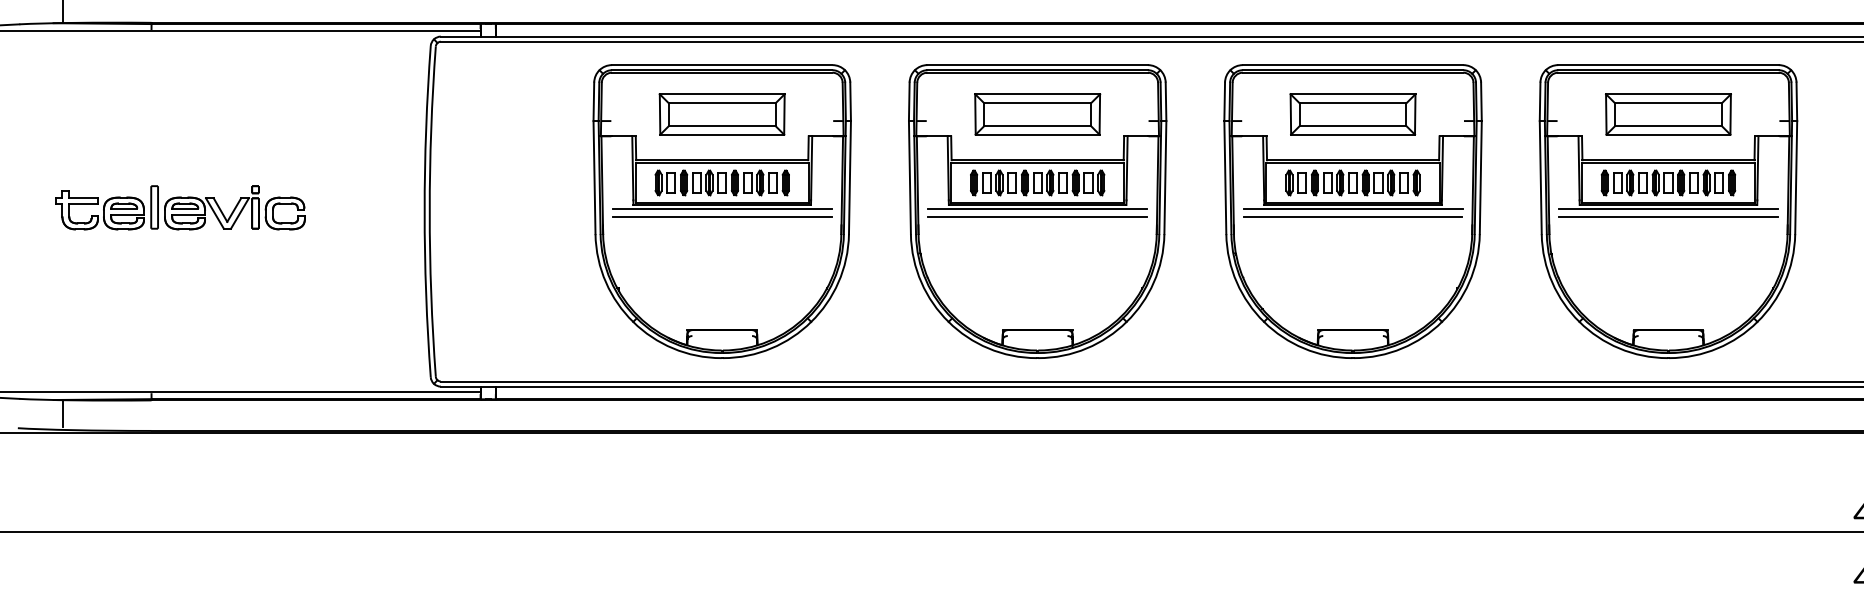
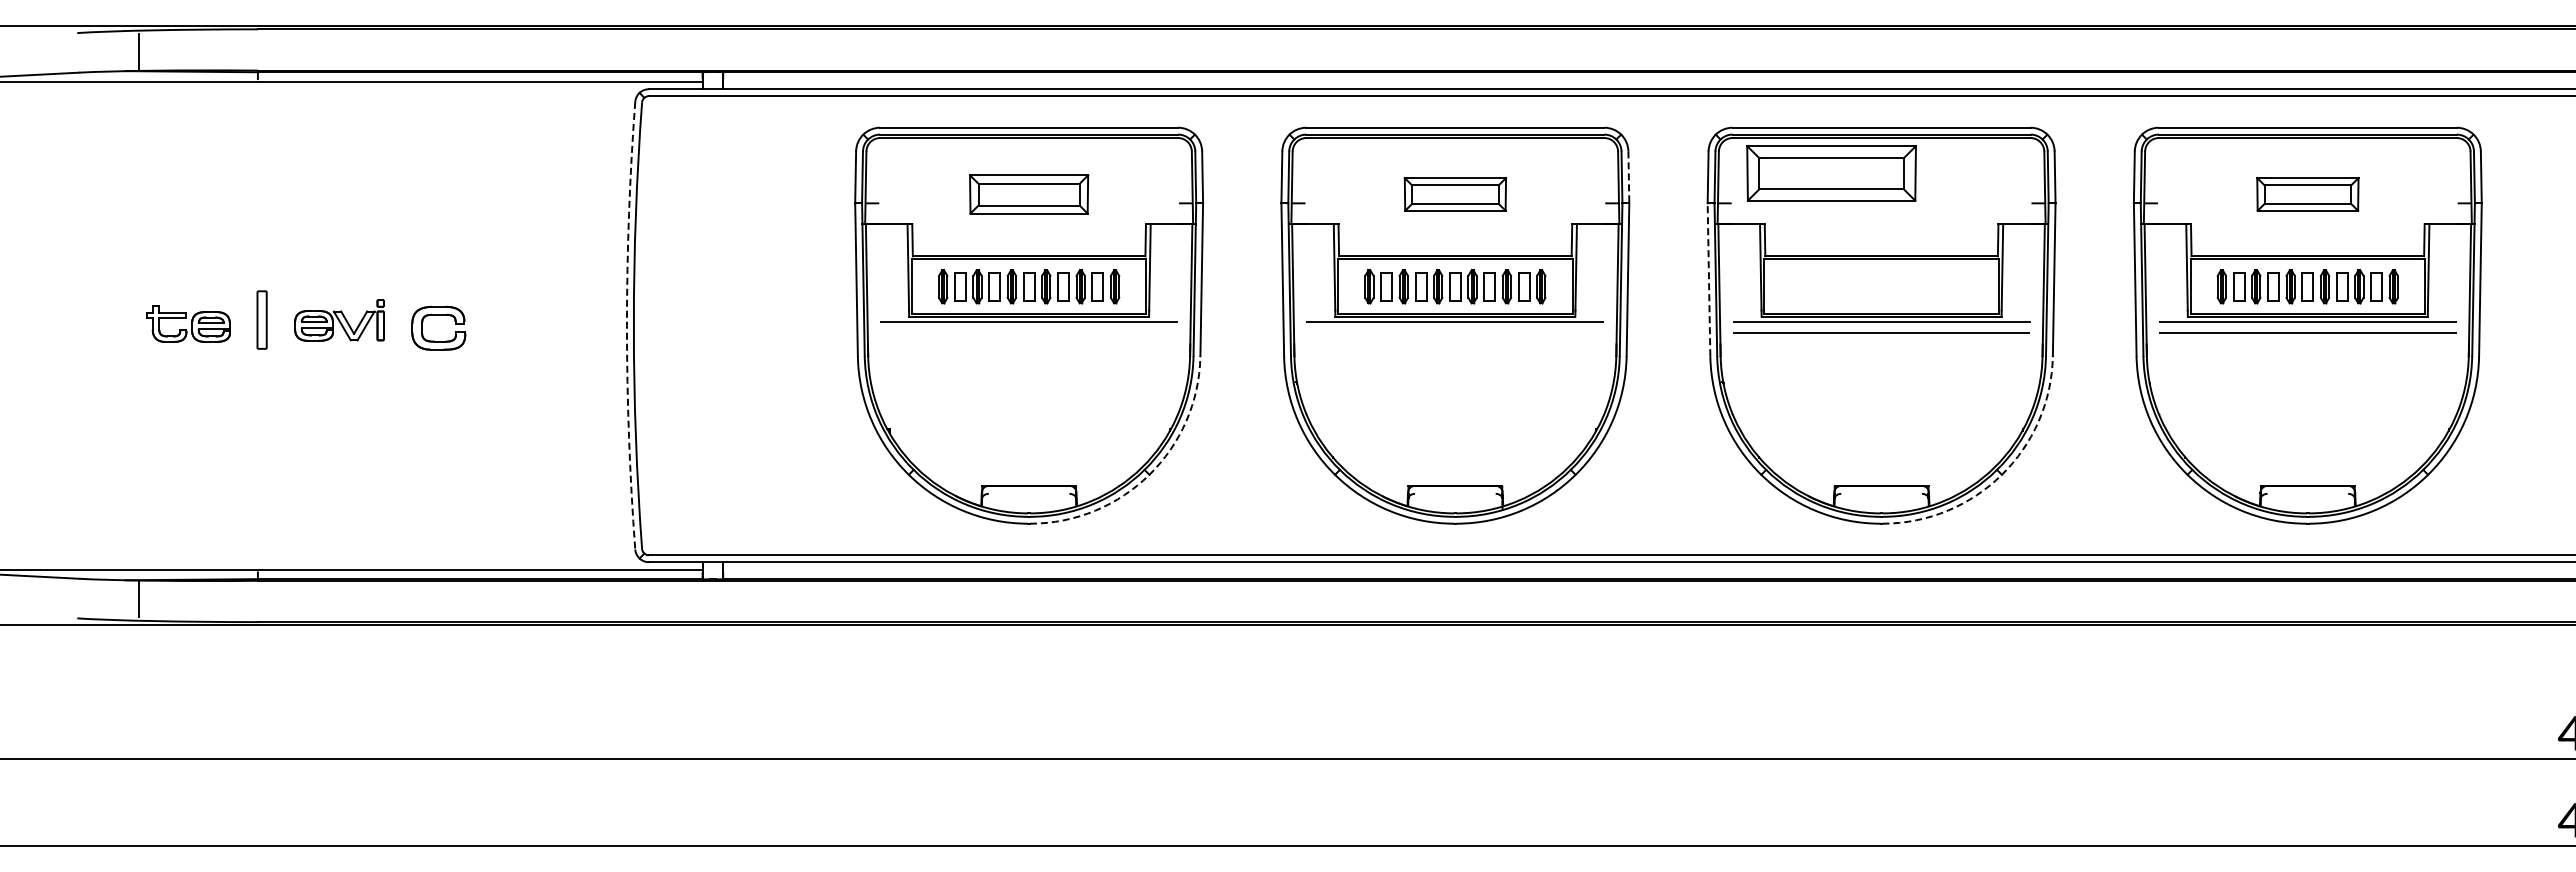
line: (1165, 101) -> (1628, 177), solid -> dashed
part: (721, 114) -> (1028, 194), size x0.7
part: (1037, 114) -> (1455, 194), size x0.6
part: (1352, 114) -> (1831, 173), moved
part: (1668, 114) -> (2307, 194), size x0.6
line: (1224, 177) -> (1708, 279), solid -> dashed
part: (1352, 182) -> (1881, 286), removed
part: (211, 207) -> (339, 320), size x0.7
part: (100, 209) -> (188, 323), size x0.7
arc: (424, 211) -> (626, 325), solid -> dashed
line: (721, 216) -> (1028, 332), removed
line: (1037, 216) -> (1455, 332), removed
arc: (811, 321) -> (1149, 474), solid -> dashed
arc: (1441, 321) -> (2001, 474), solid -> dashed

